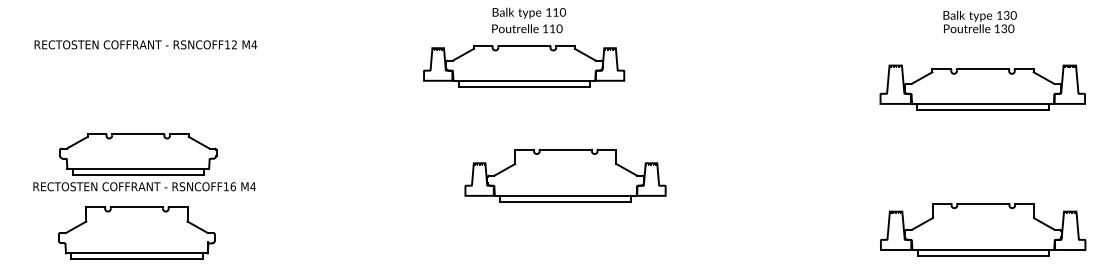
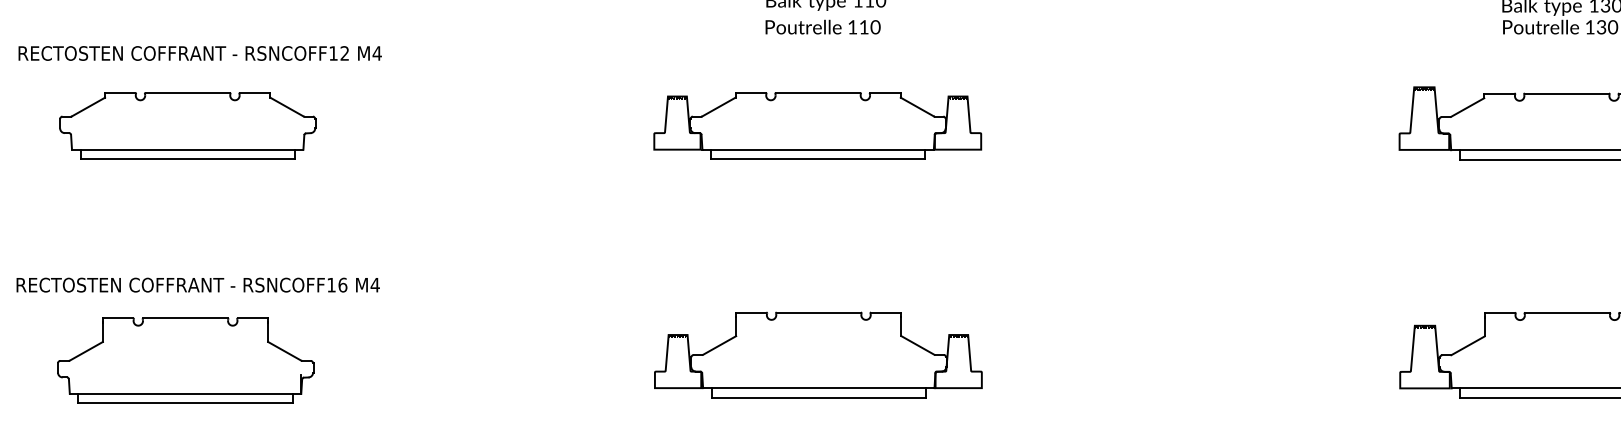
part: (524, 66) -> (818, 126), moved
part: (138, 154) -> (188, 126), moved
part: (565, 175) -> (818, 354), moved

